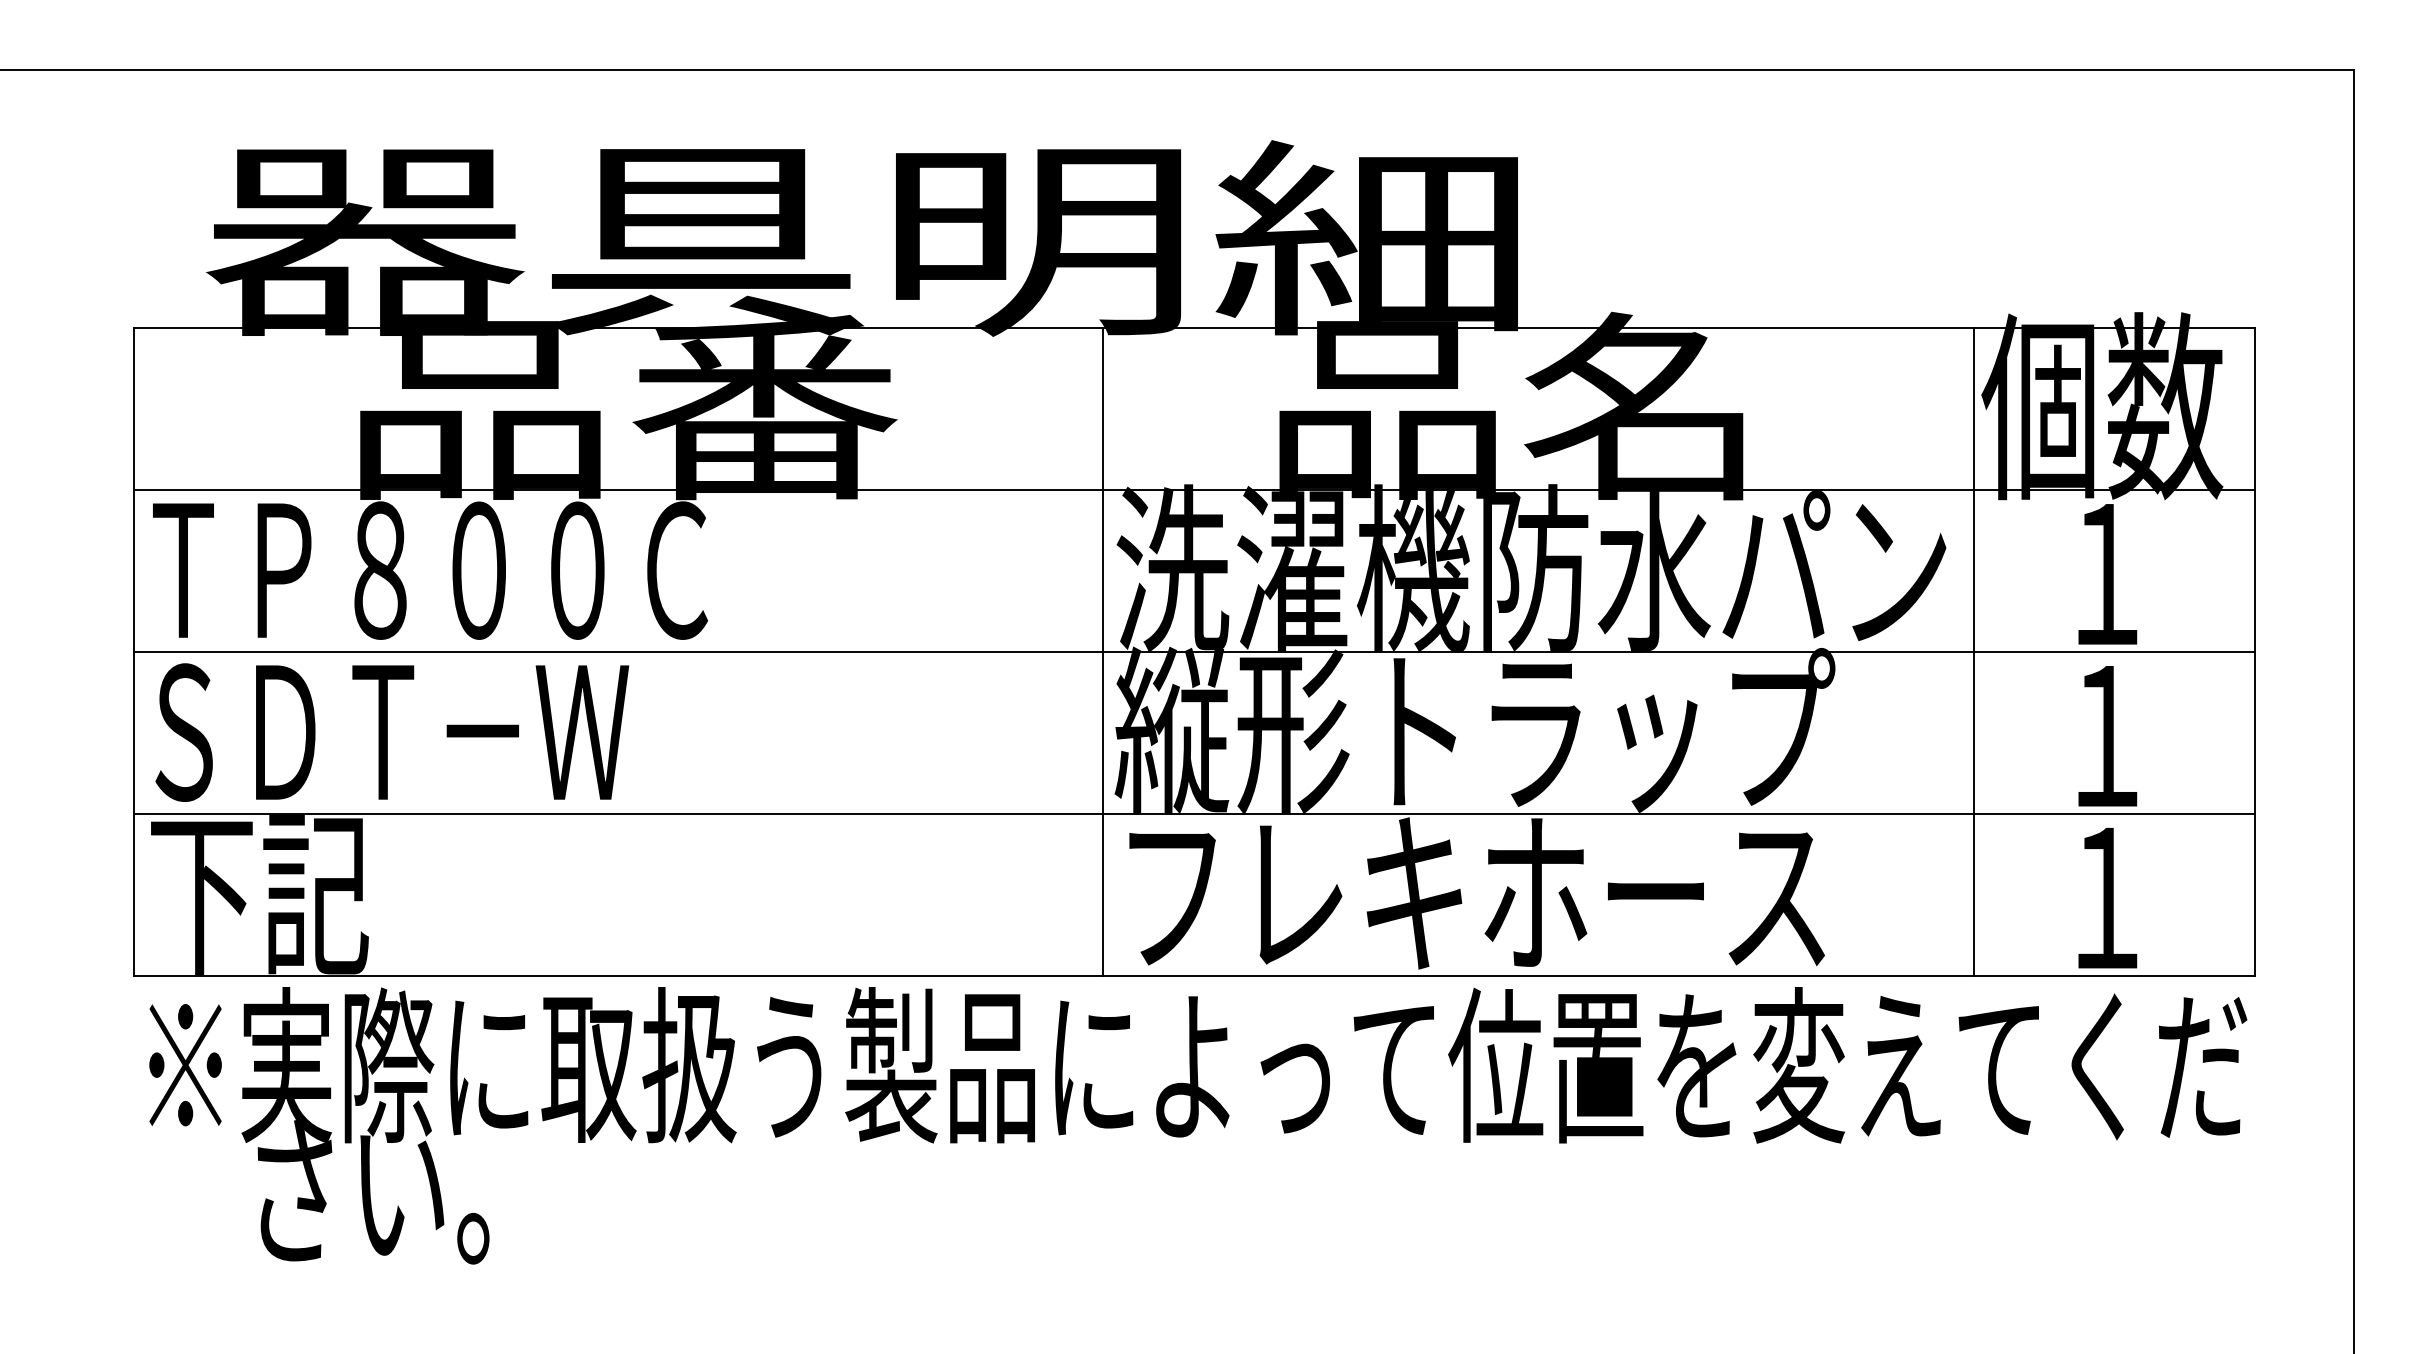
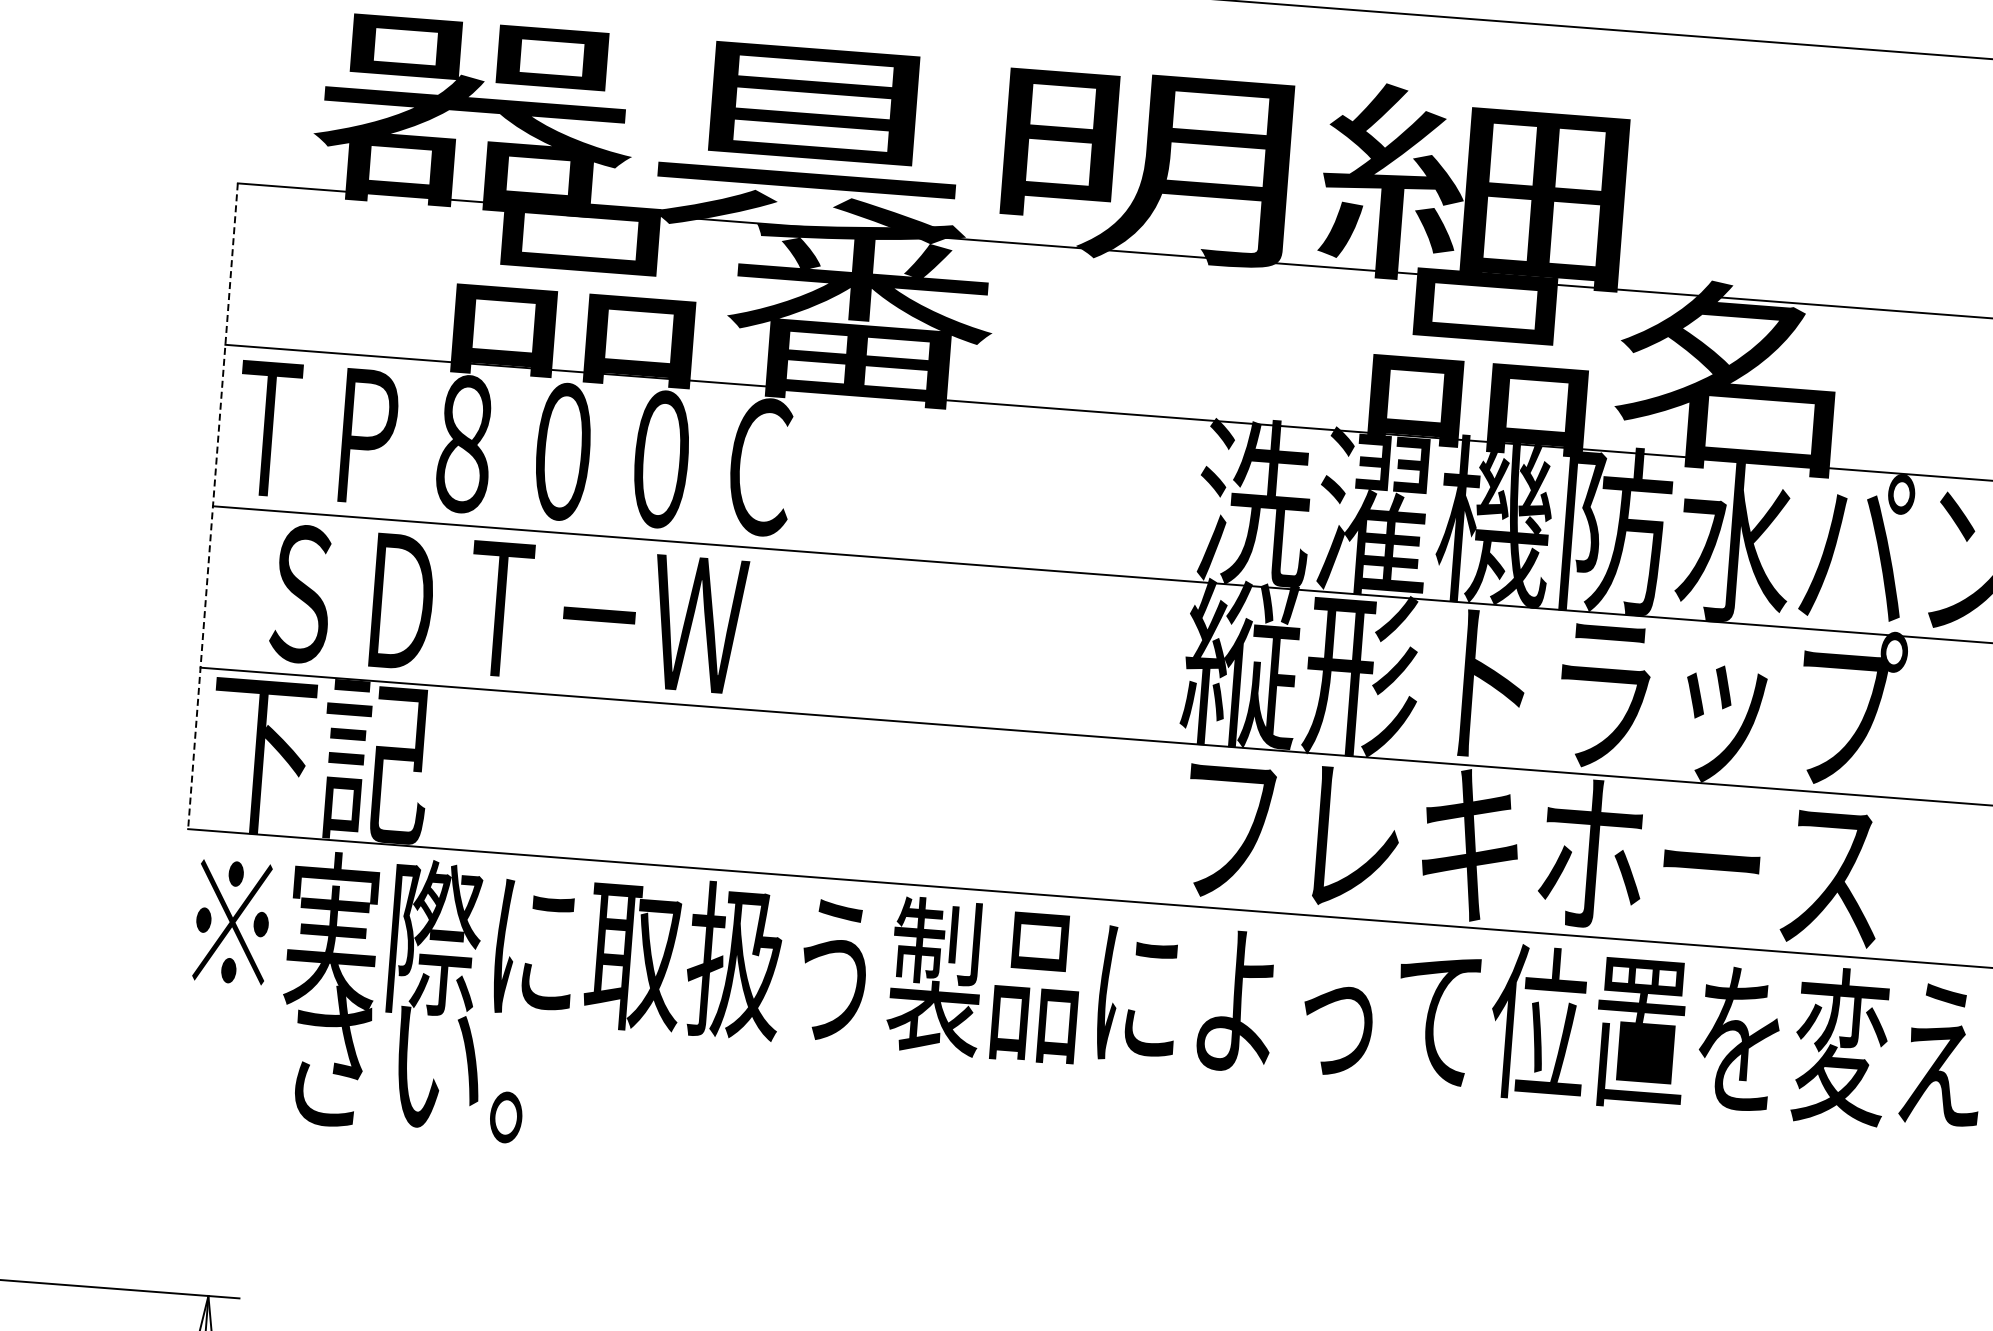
line: (134, 651) -> (213, 505), solid -> dashed
line: (1102, 651) -> (1178, 580), removed
text: (392, 732) -> (509, 610), moved

